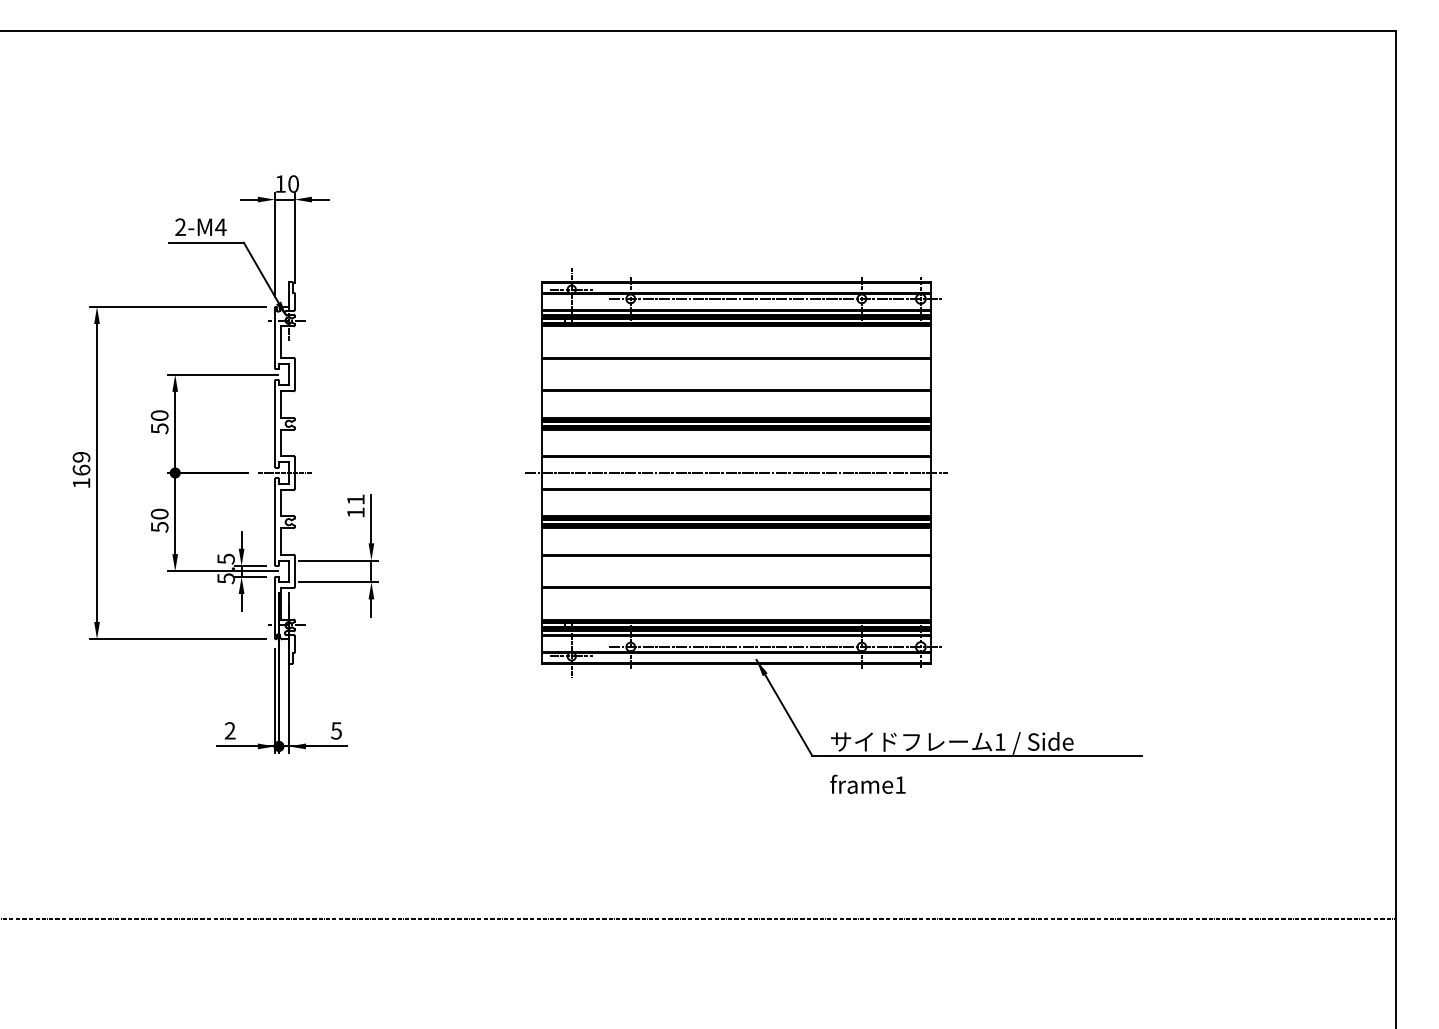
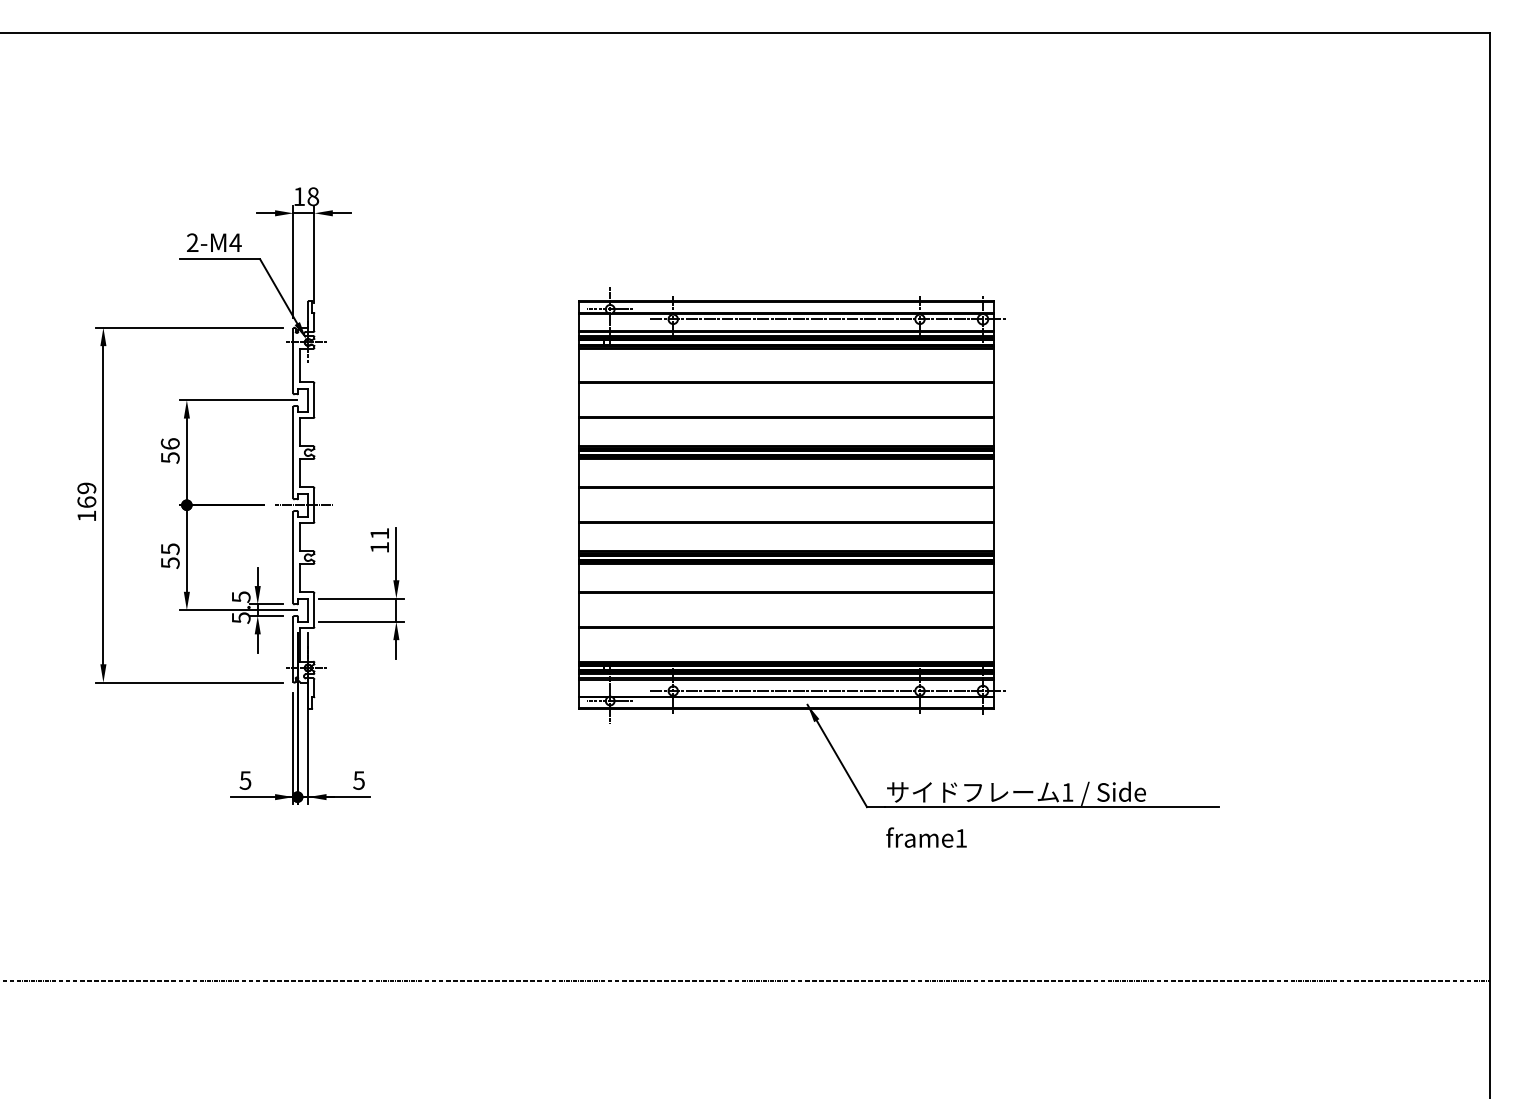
text: (293, 183) -> (313, 196), 10 -> 18
text: (158, 415) -> (169, 443), 50 -> 56
line: (735, 473) -> (785, 505), removed
text: (158, 514) -> (169, 549), 50 -> 55
text: (230, 730) -> (245, 780), 2 -> 5

